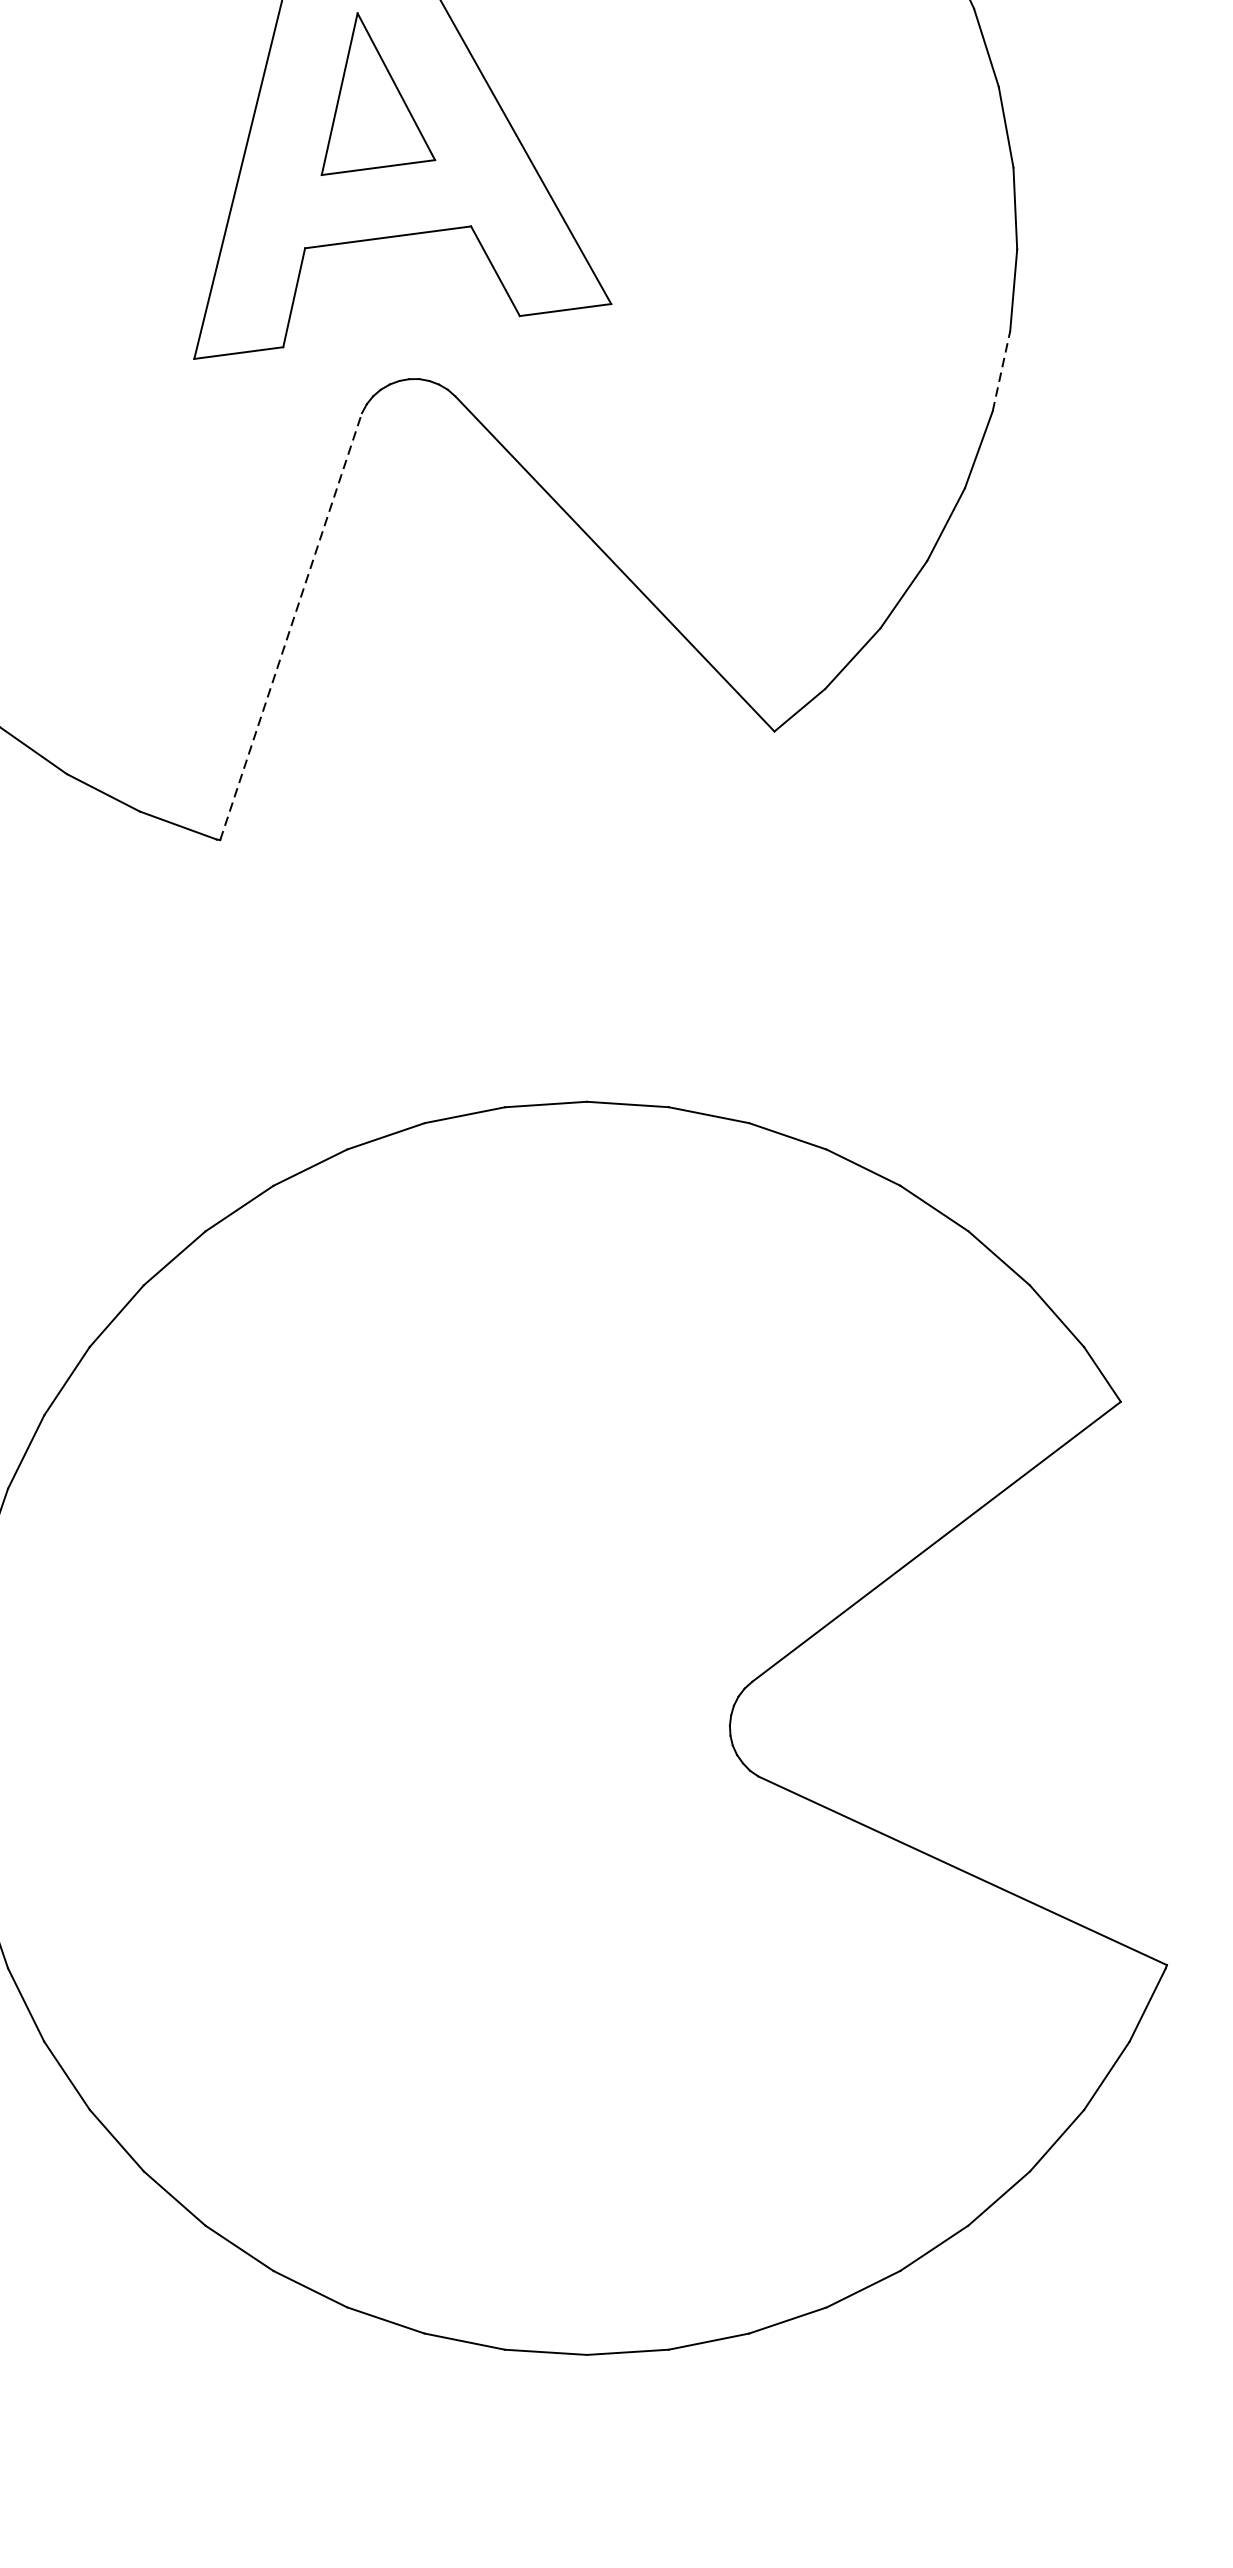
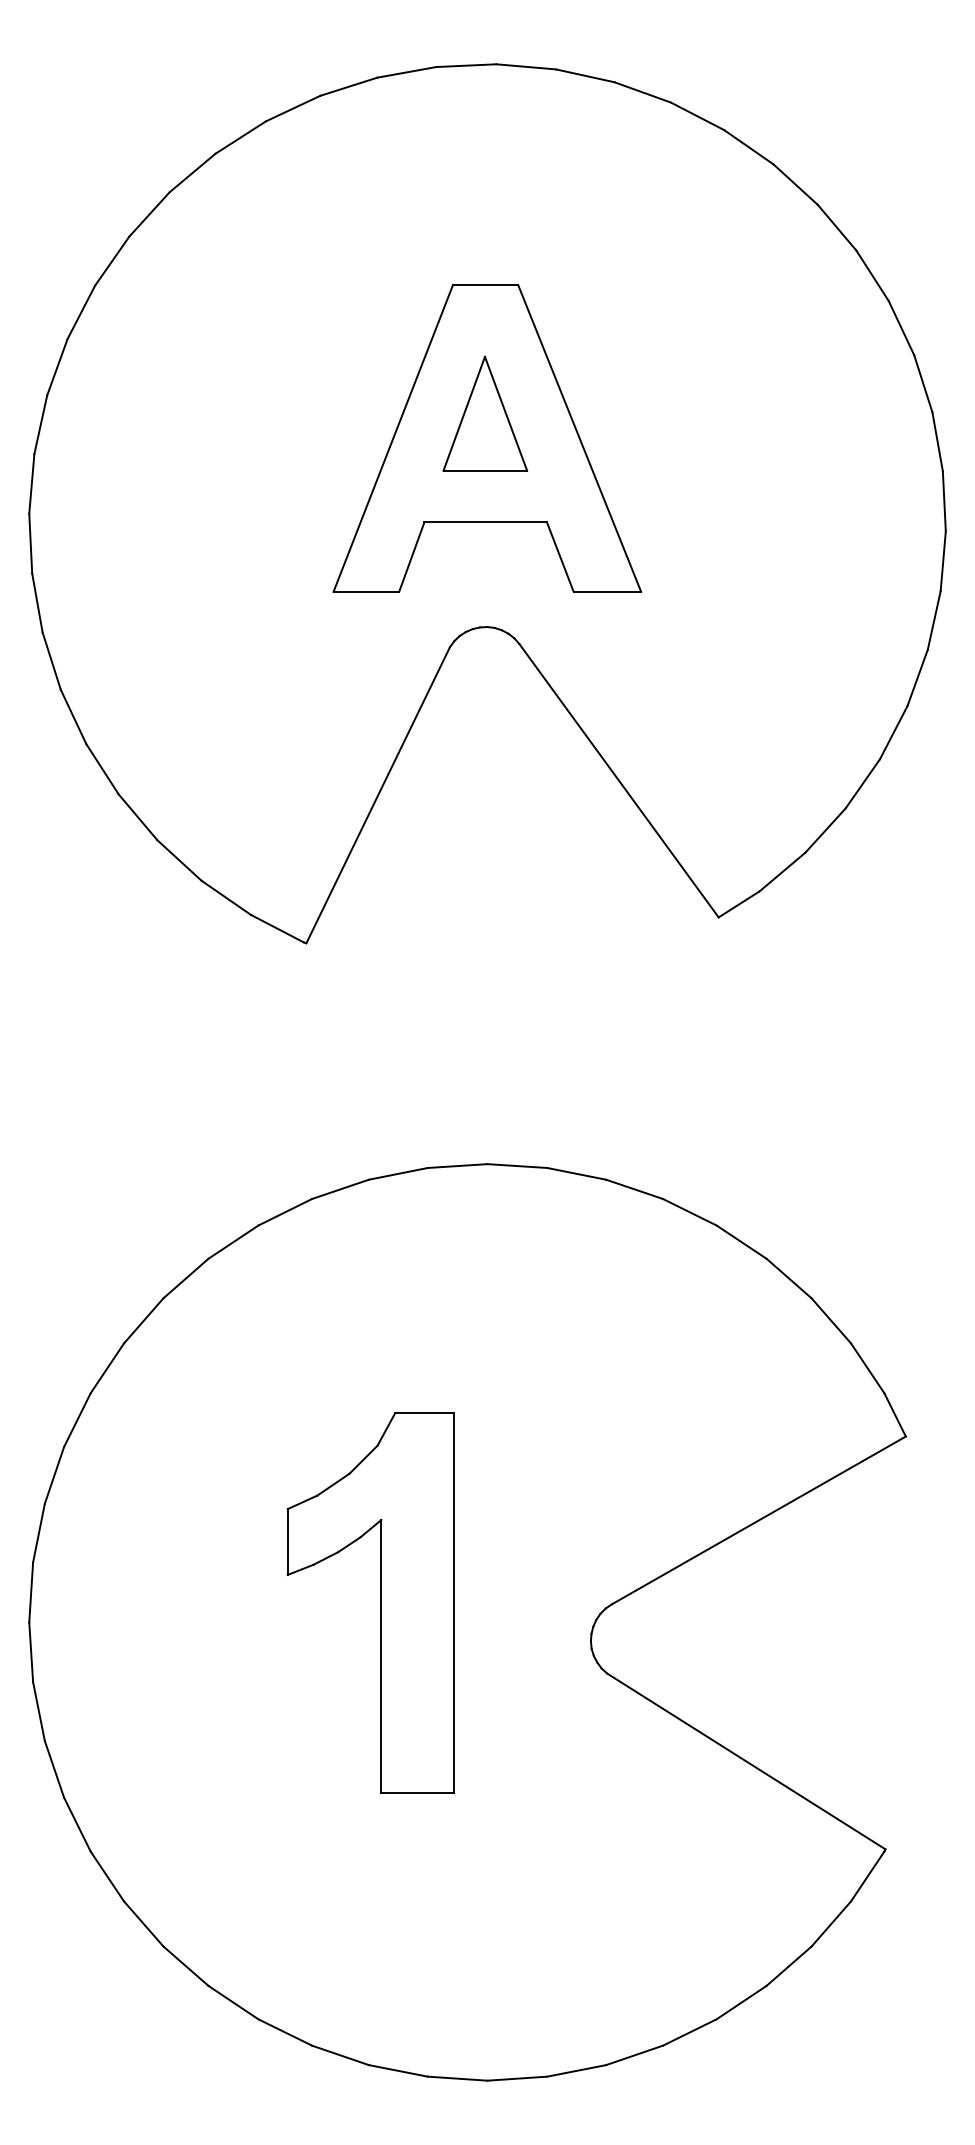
line: (1001, 370) -> (917, 677), dashed -> solid
line: (291, 626) -> (378, 795), dashed -> solid
part: (438, 1720) -> (380, 1602), added

